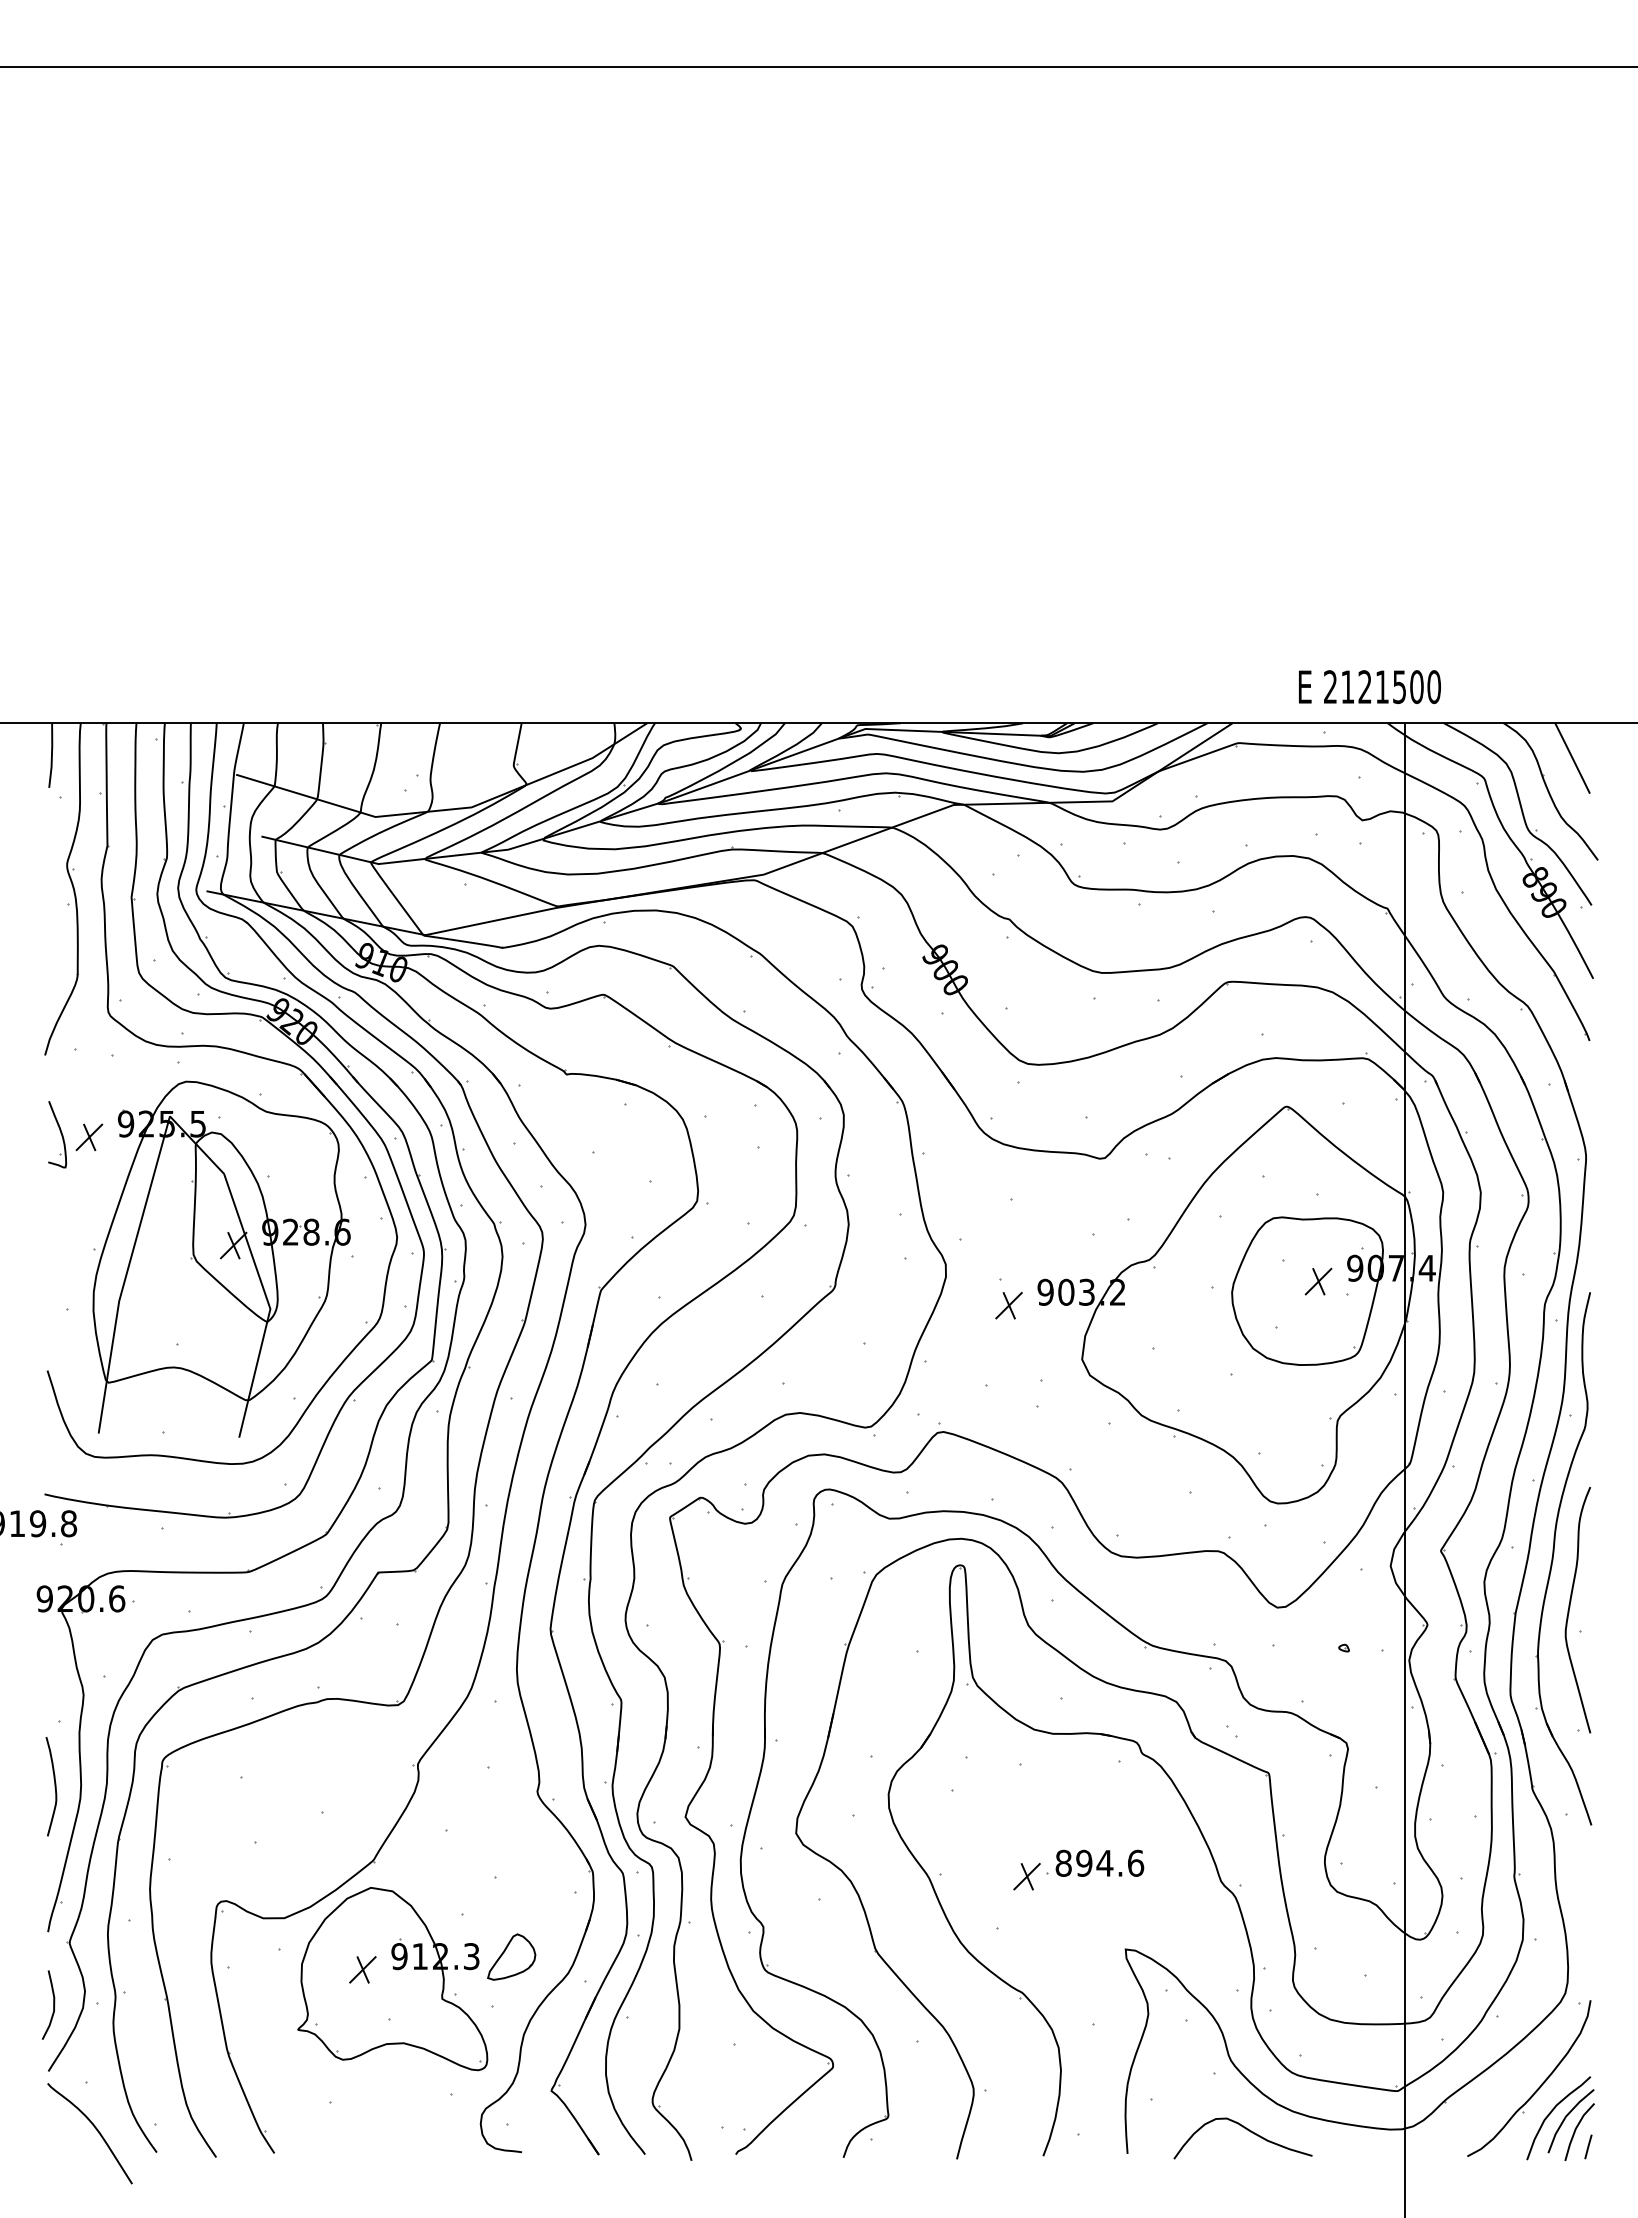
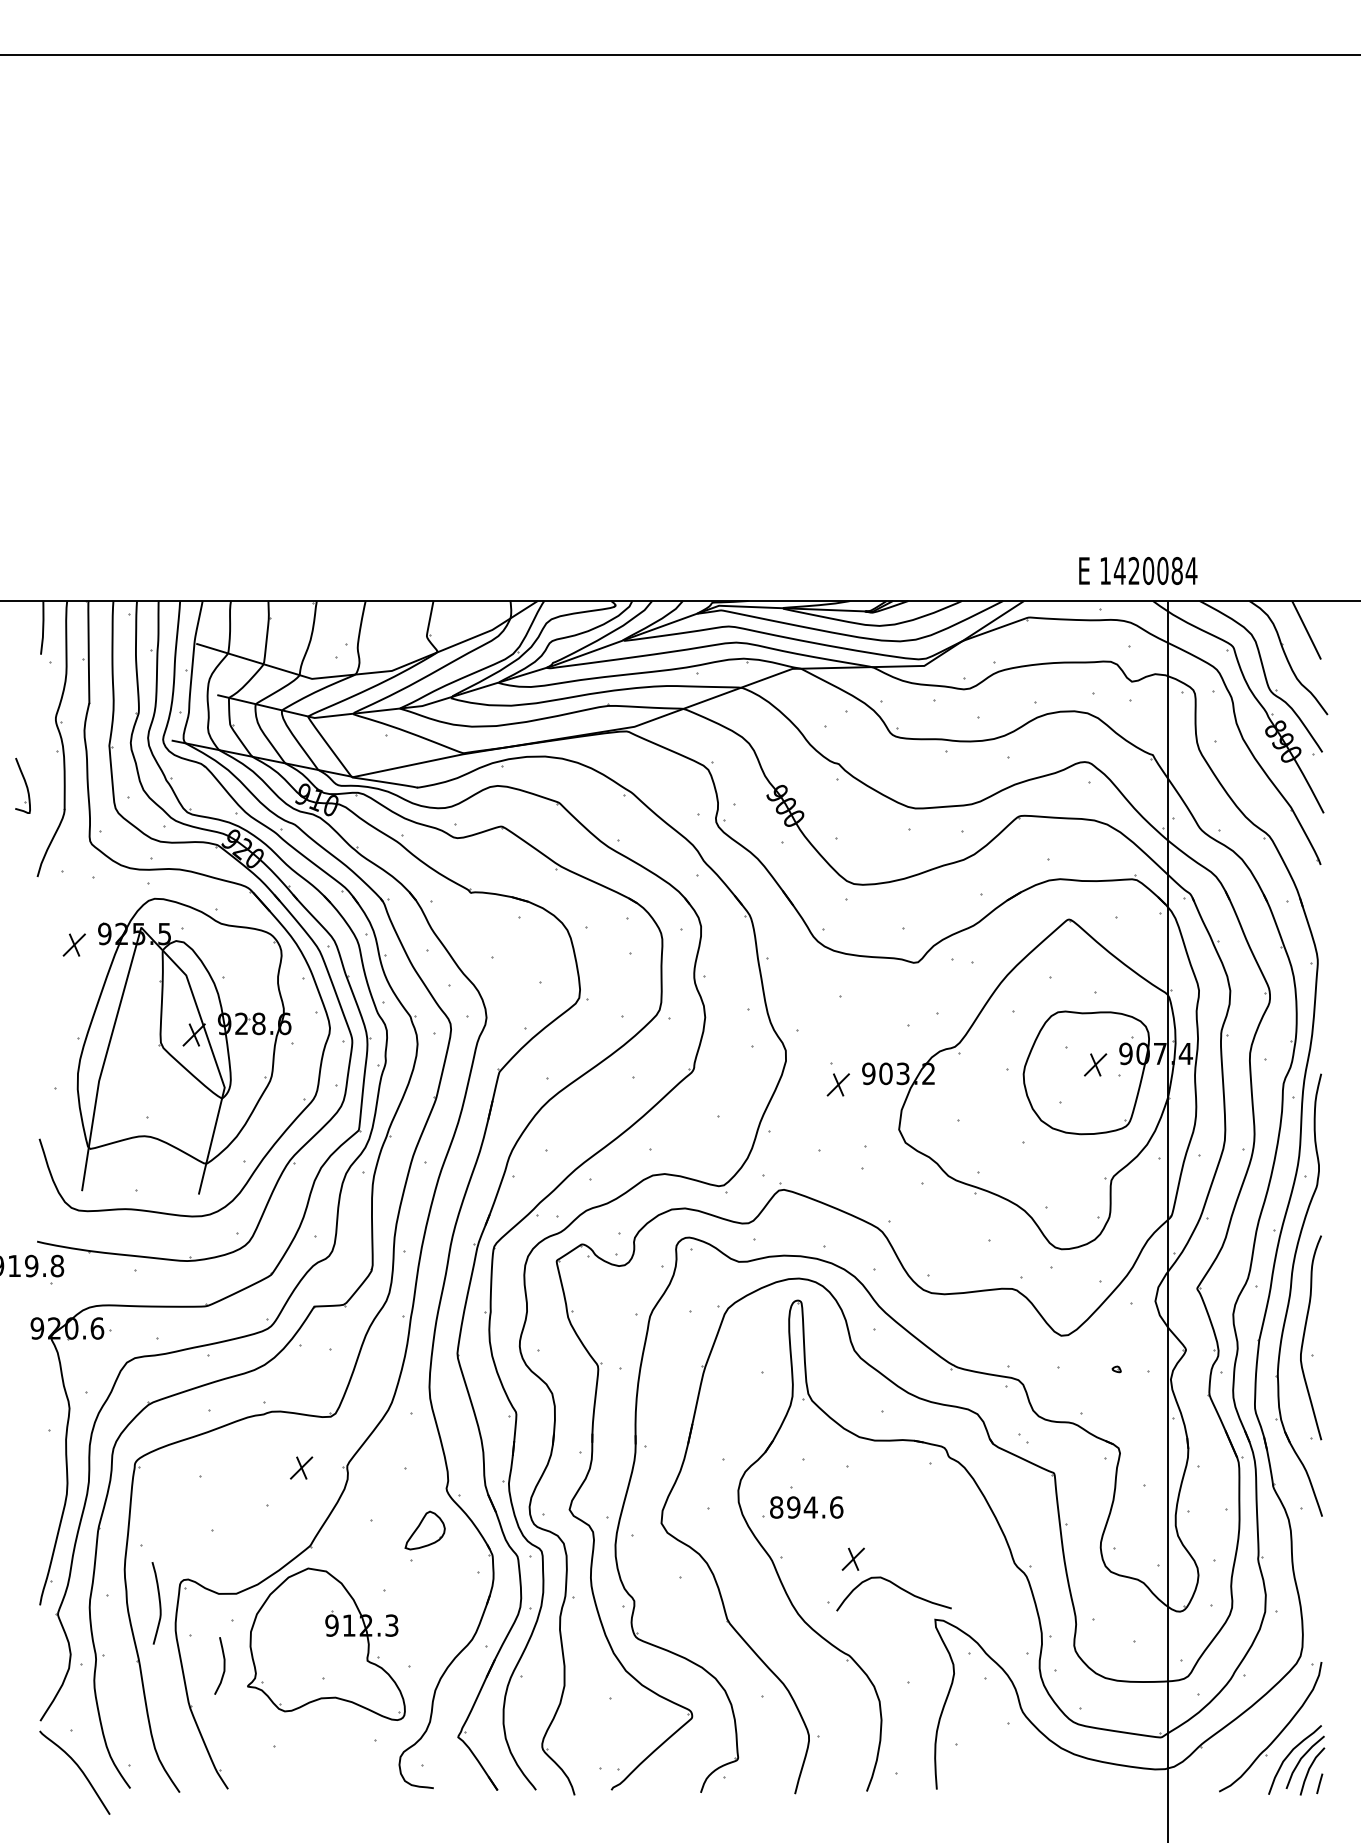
text: (1382, 687) -> (1148, 571), 2121500 -> 1420084
part: (57, 1134) -> (22, 785), moved
curve: (54, 1786) -> (159, 1603), moved
part: (1095, 1862) -> (803, 1506), moved
part: (511, 1956) -> (425, 1530), moved
part: (362, 1969) -> (301, 1467), moved
curve: (53, 2004) -> (223, 1665), moved
curve: (1247, 2130) -> (897, 1587), moved

